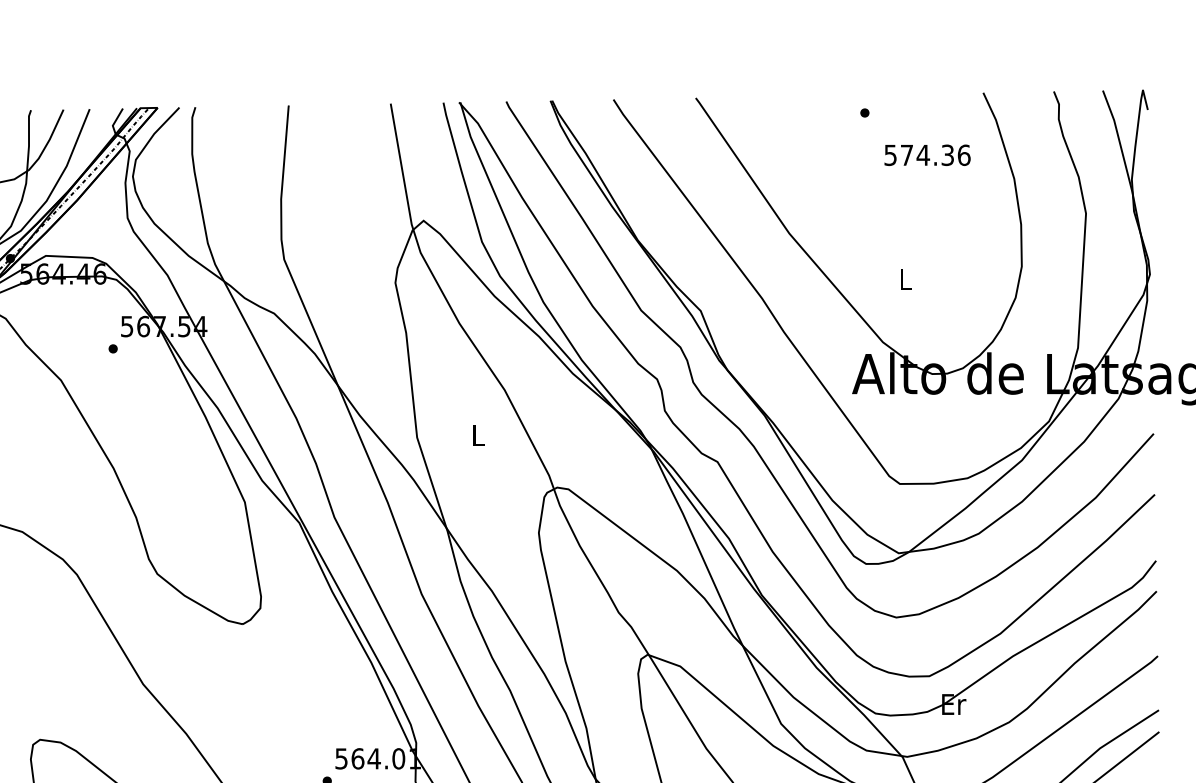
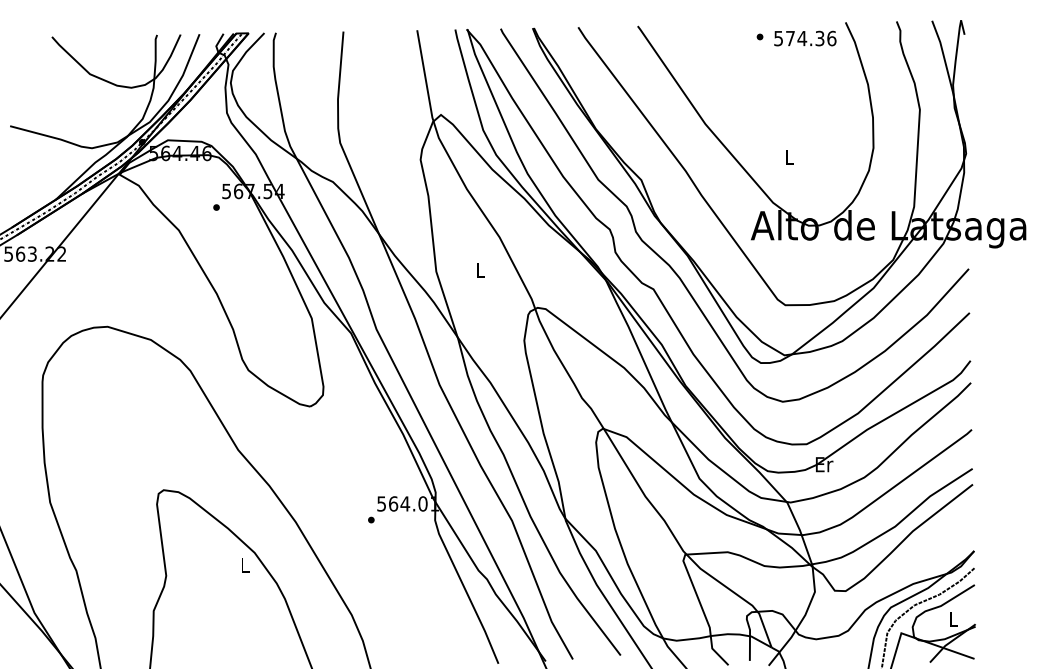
text: (927, 155) -> (805, 38), moved

